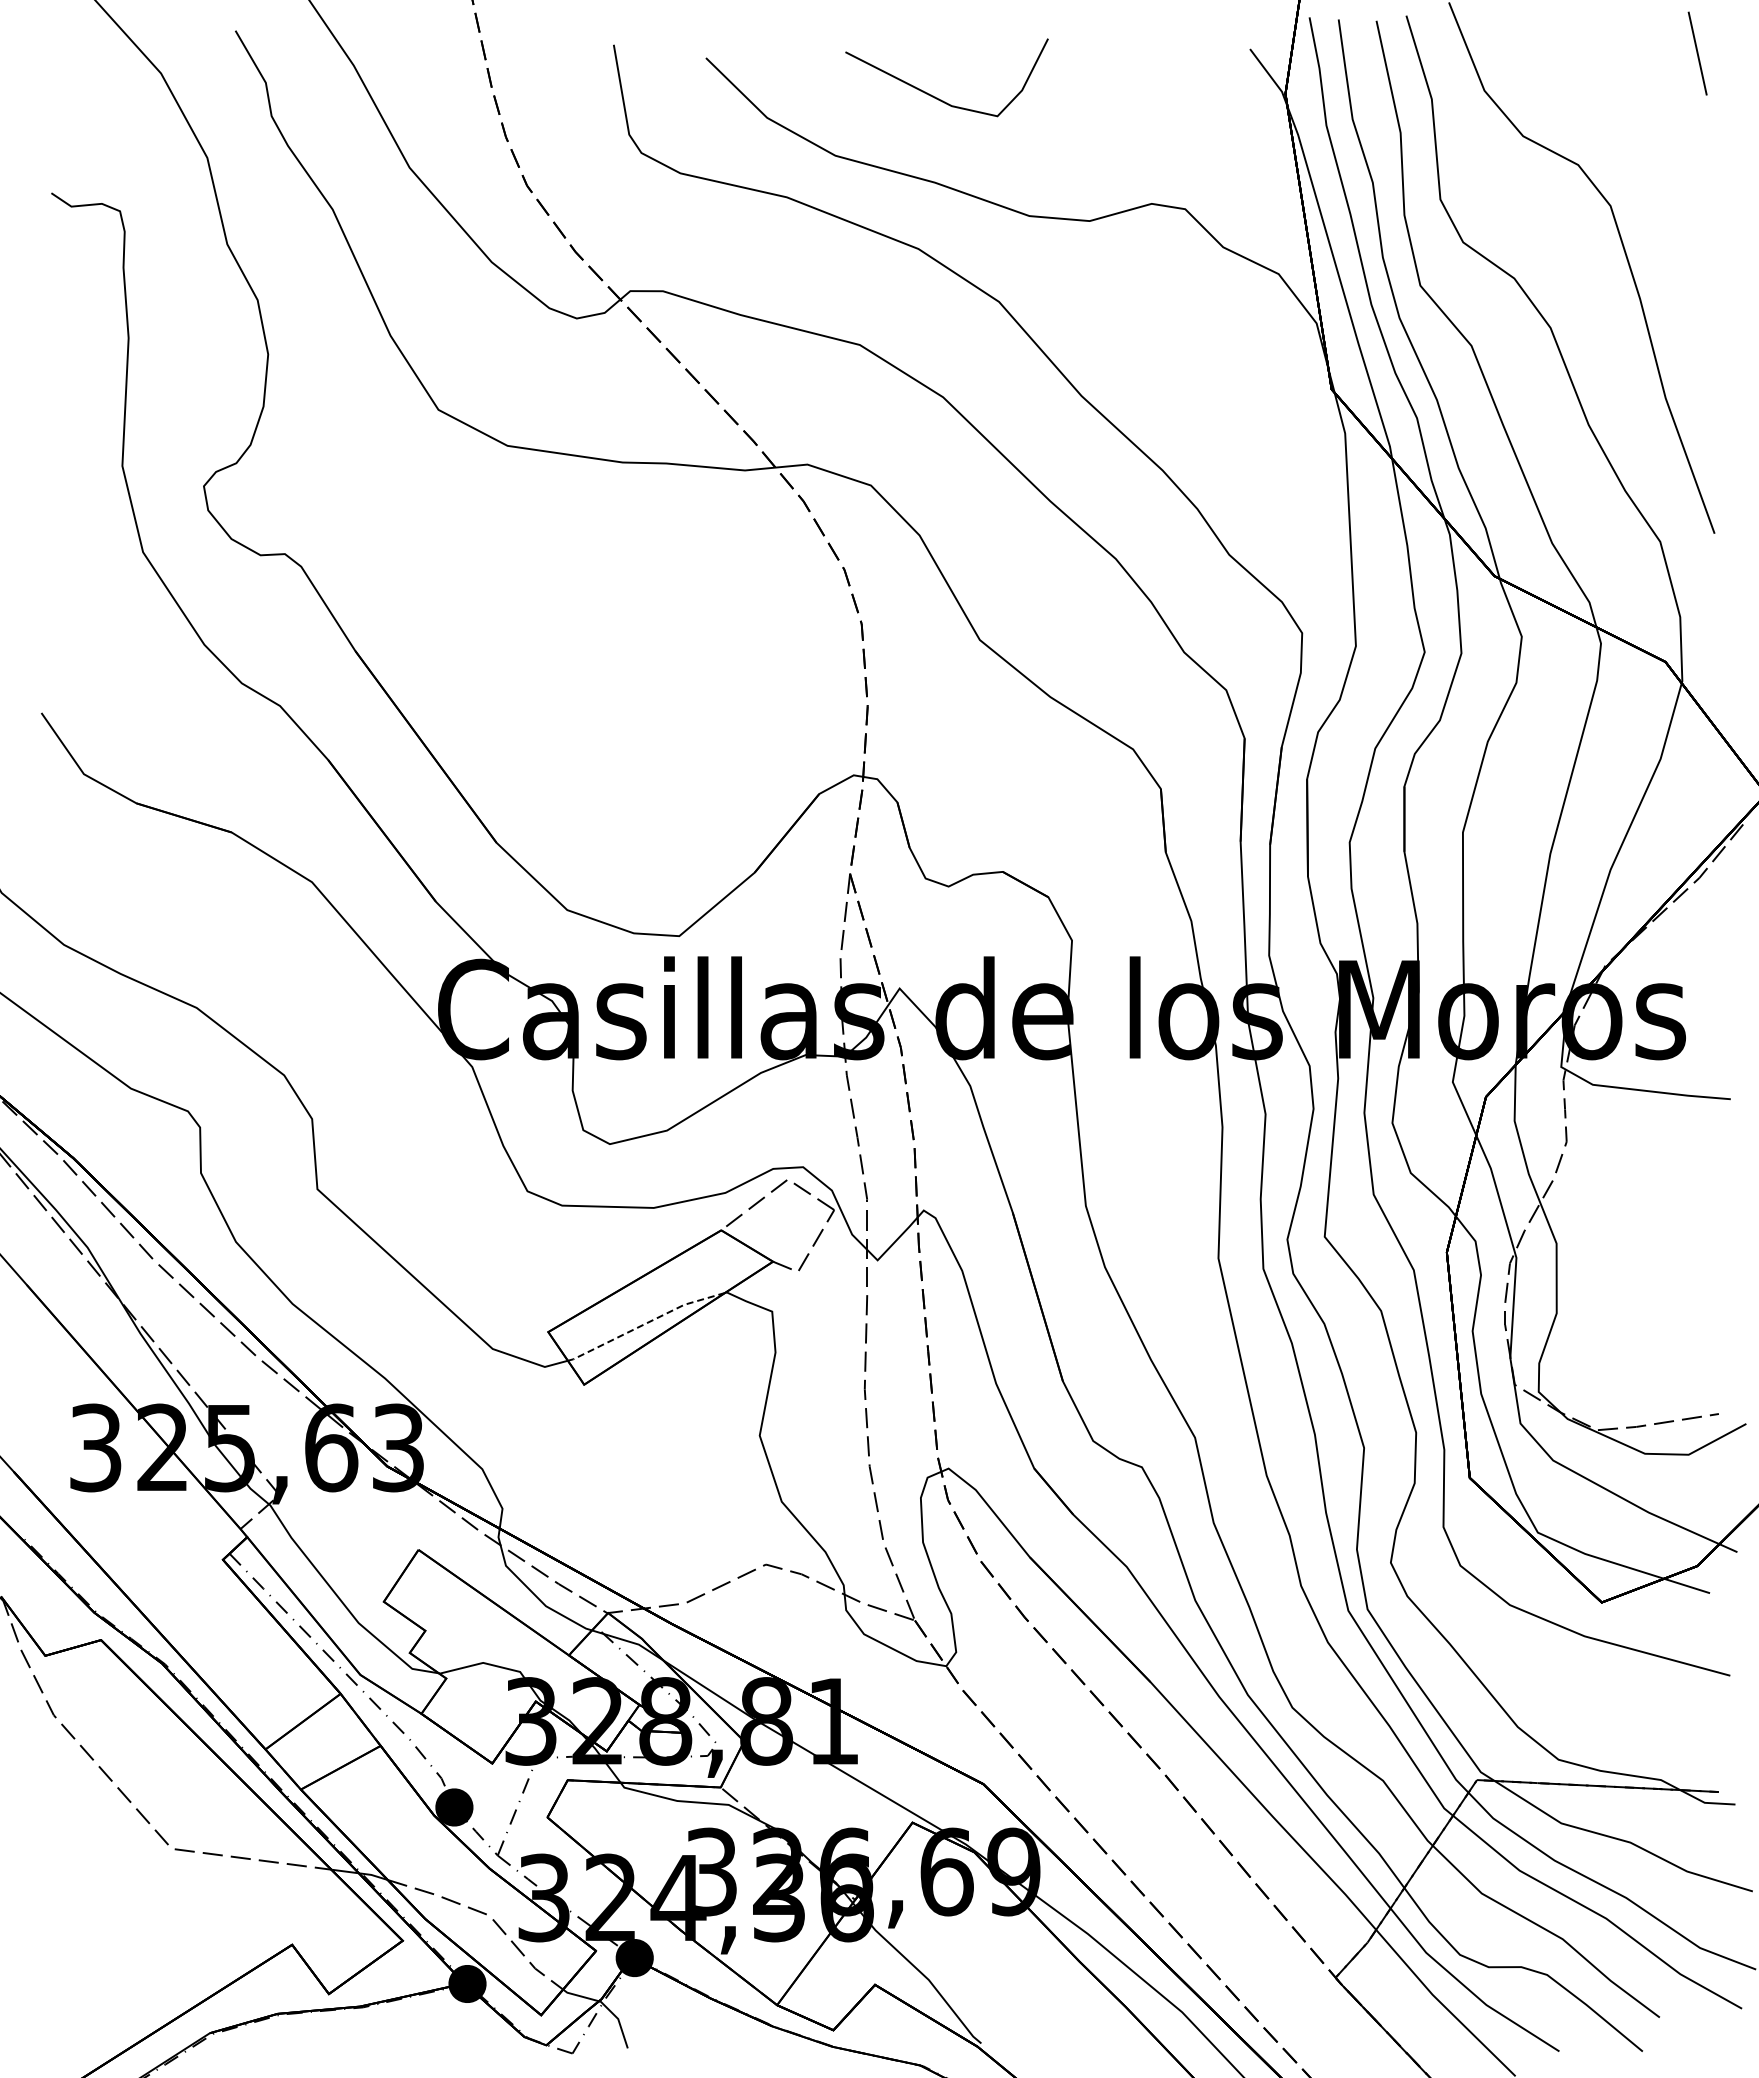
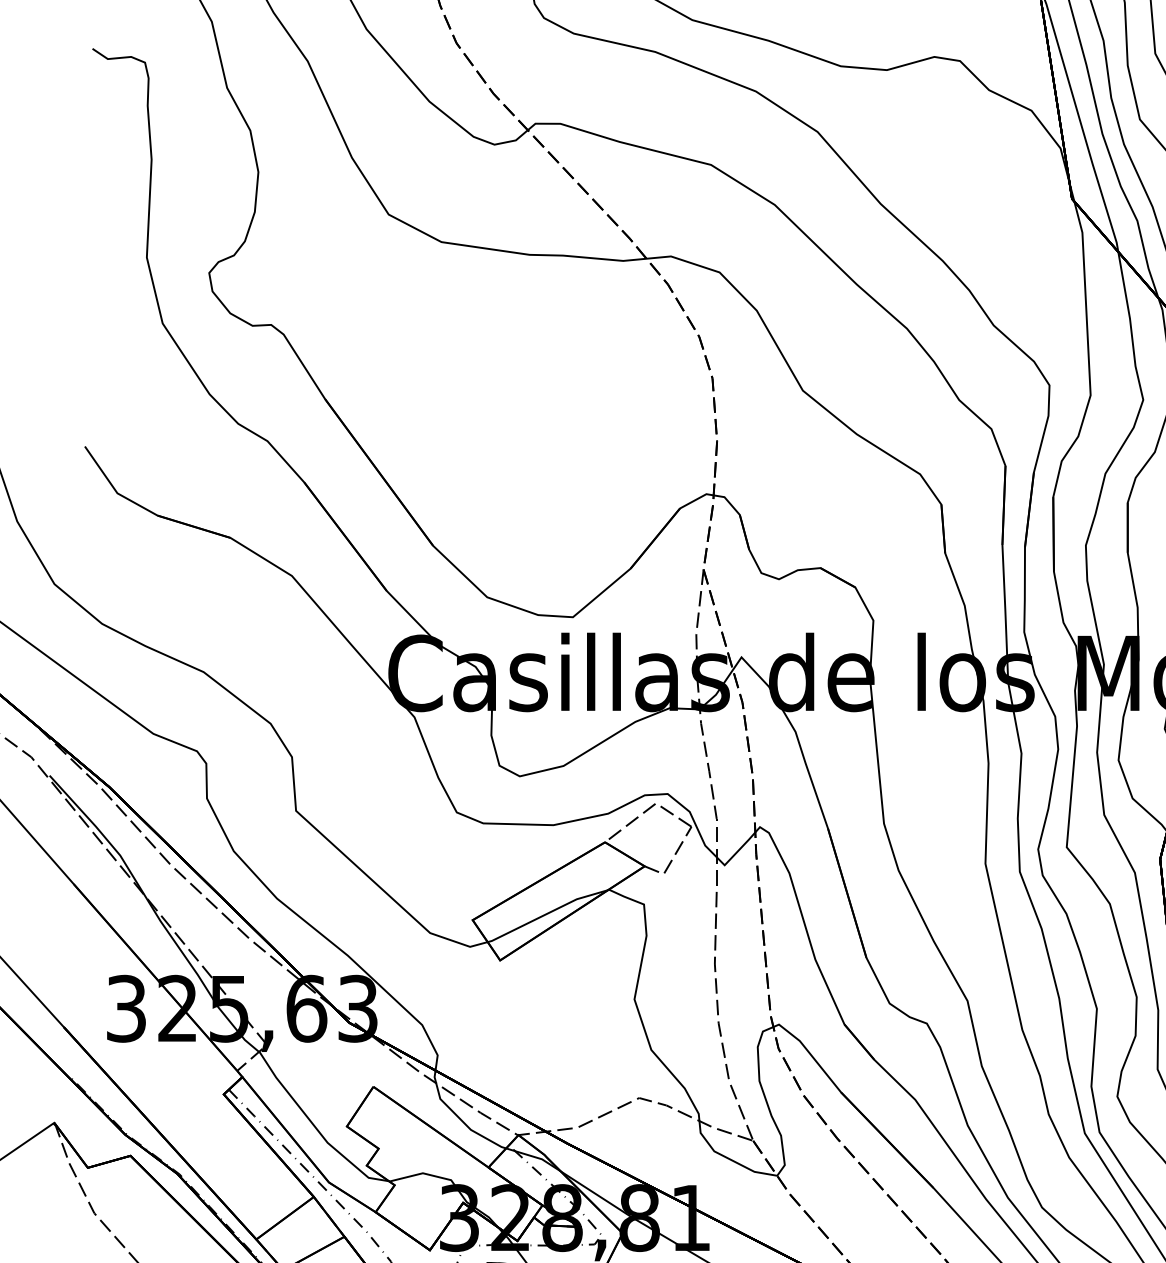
line: (644, 1324) -> (546, 914), dashed -> solid

